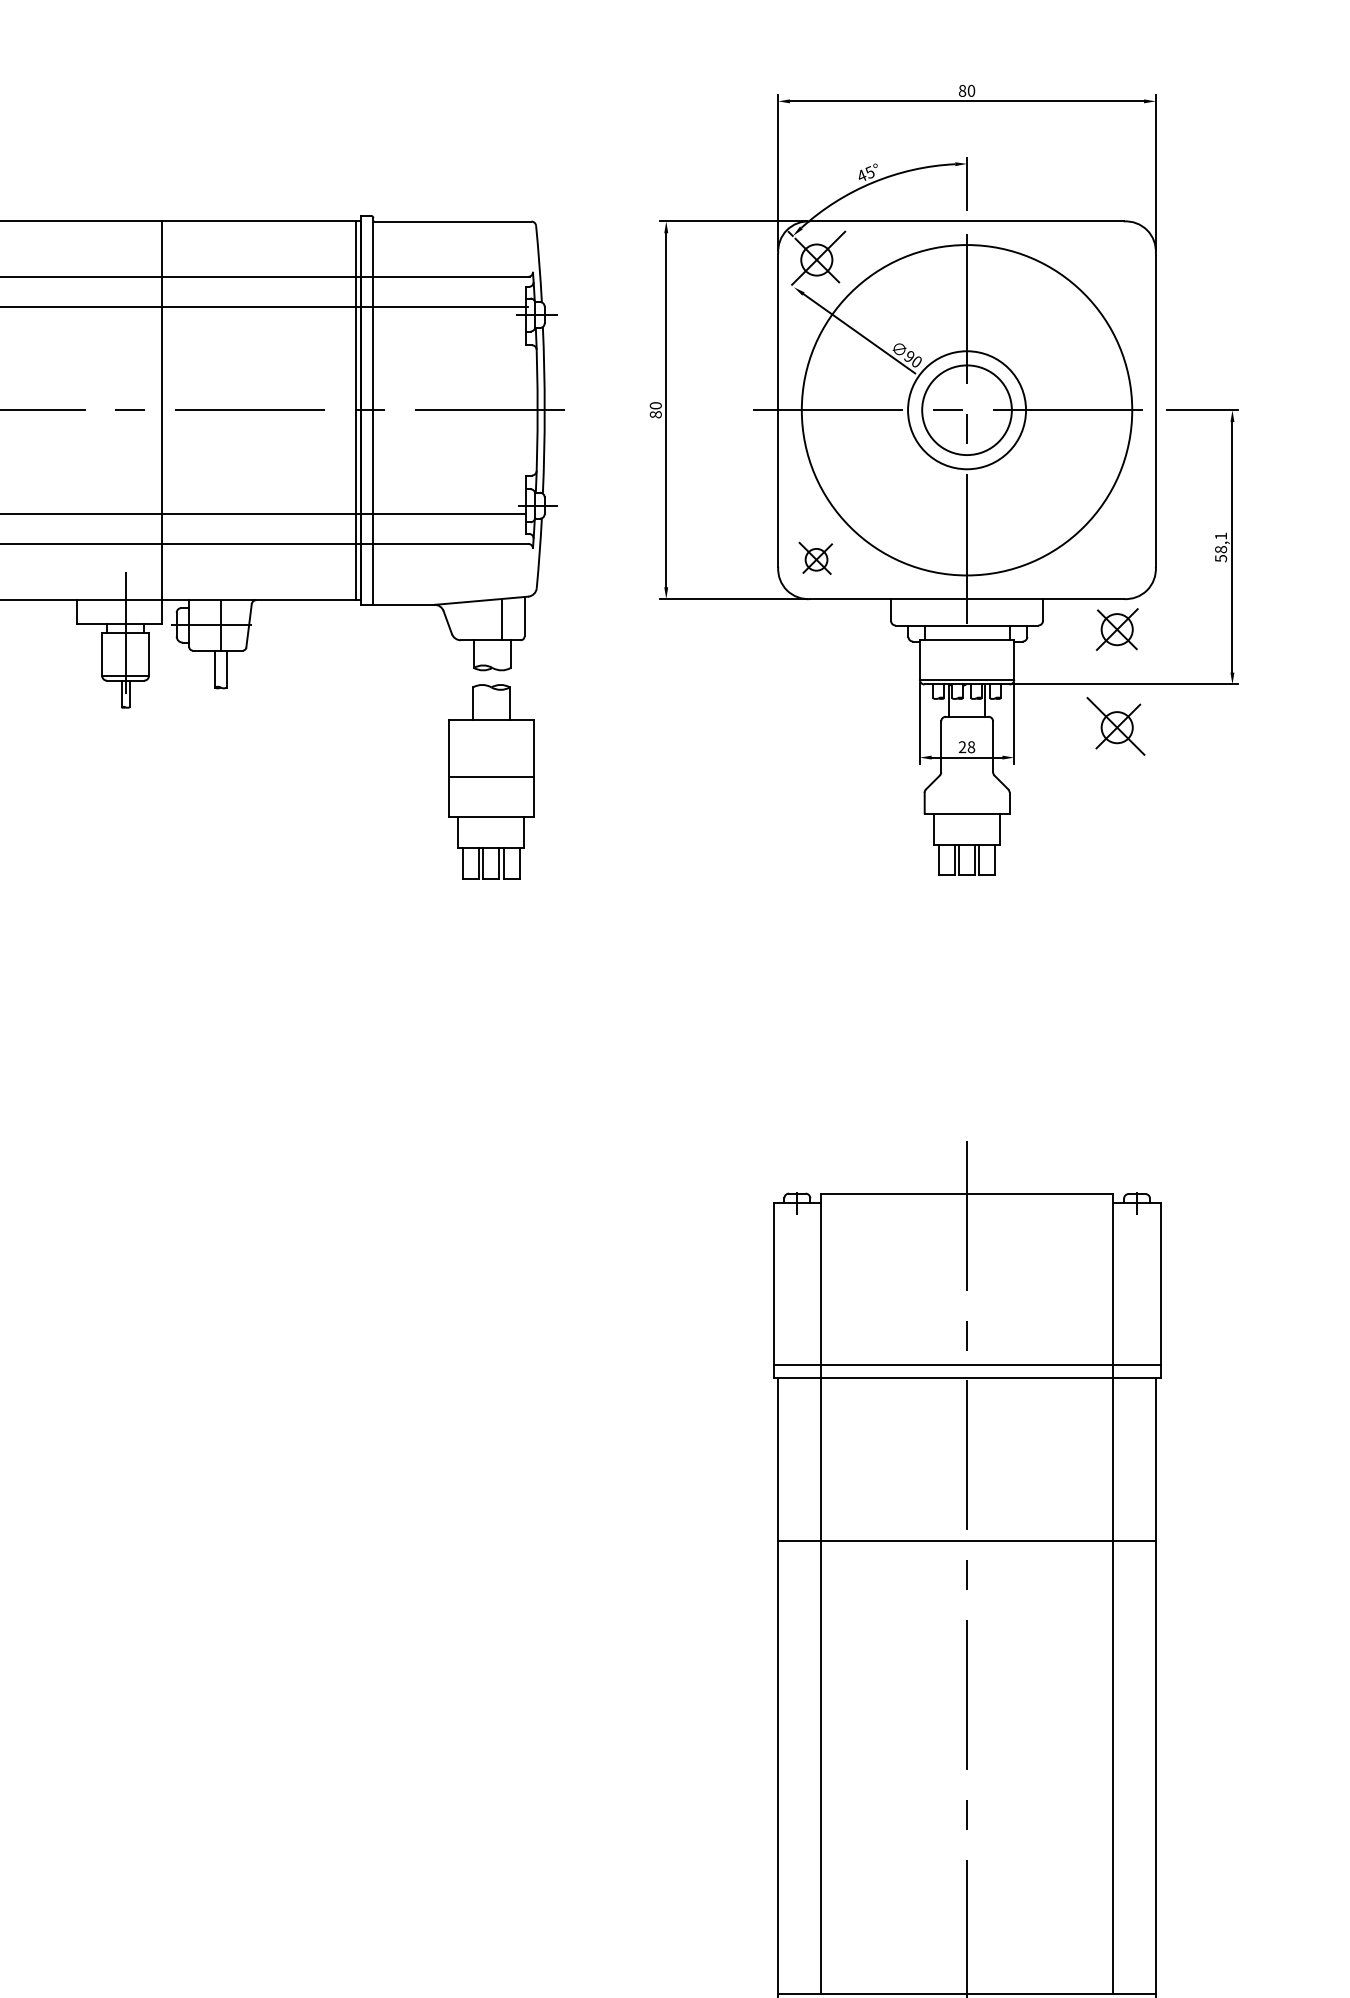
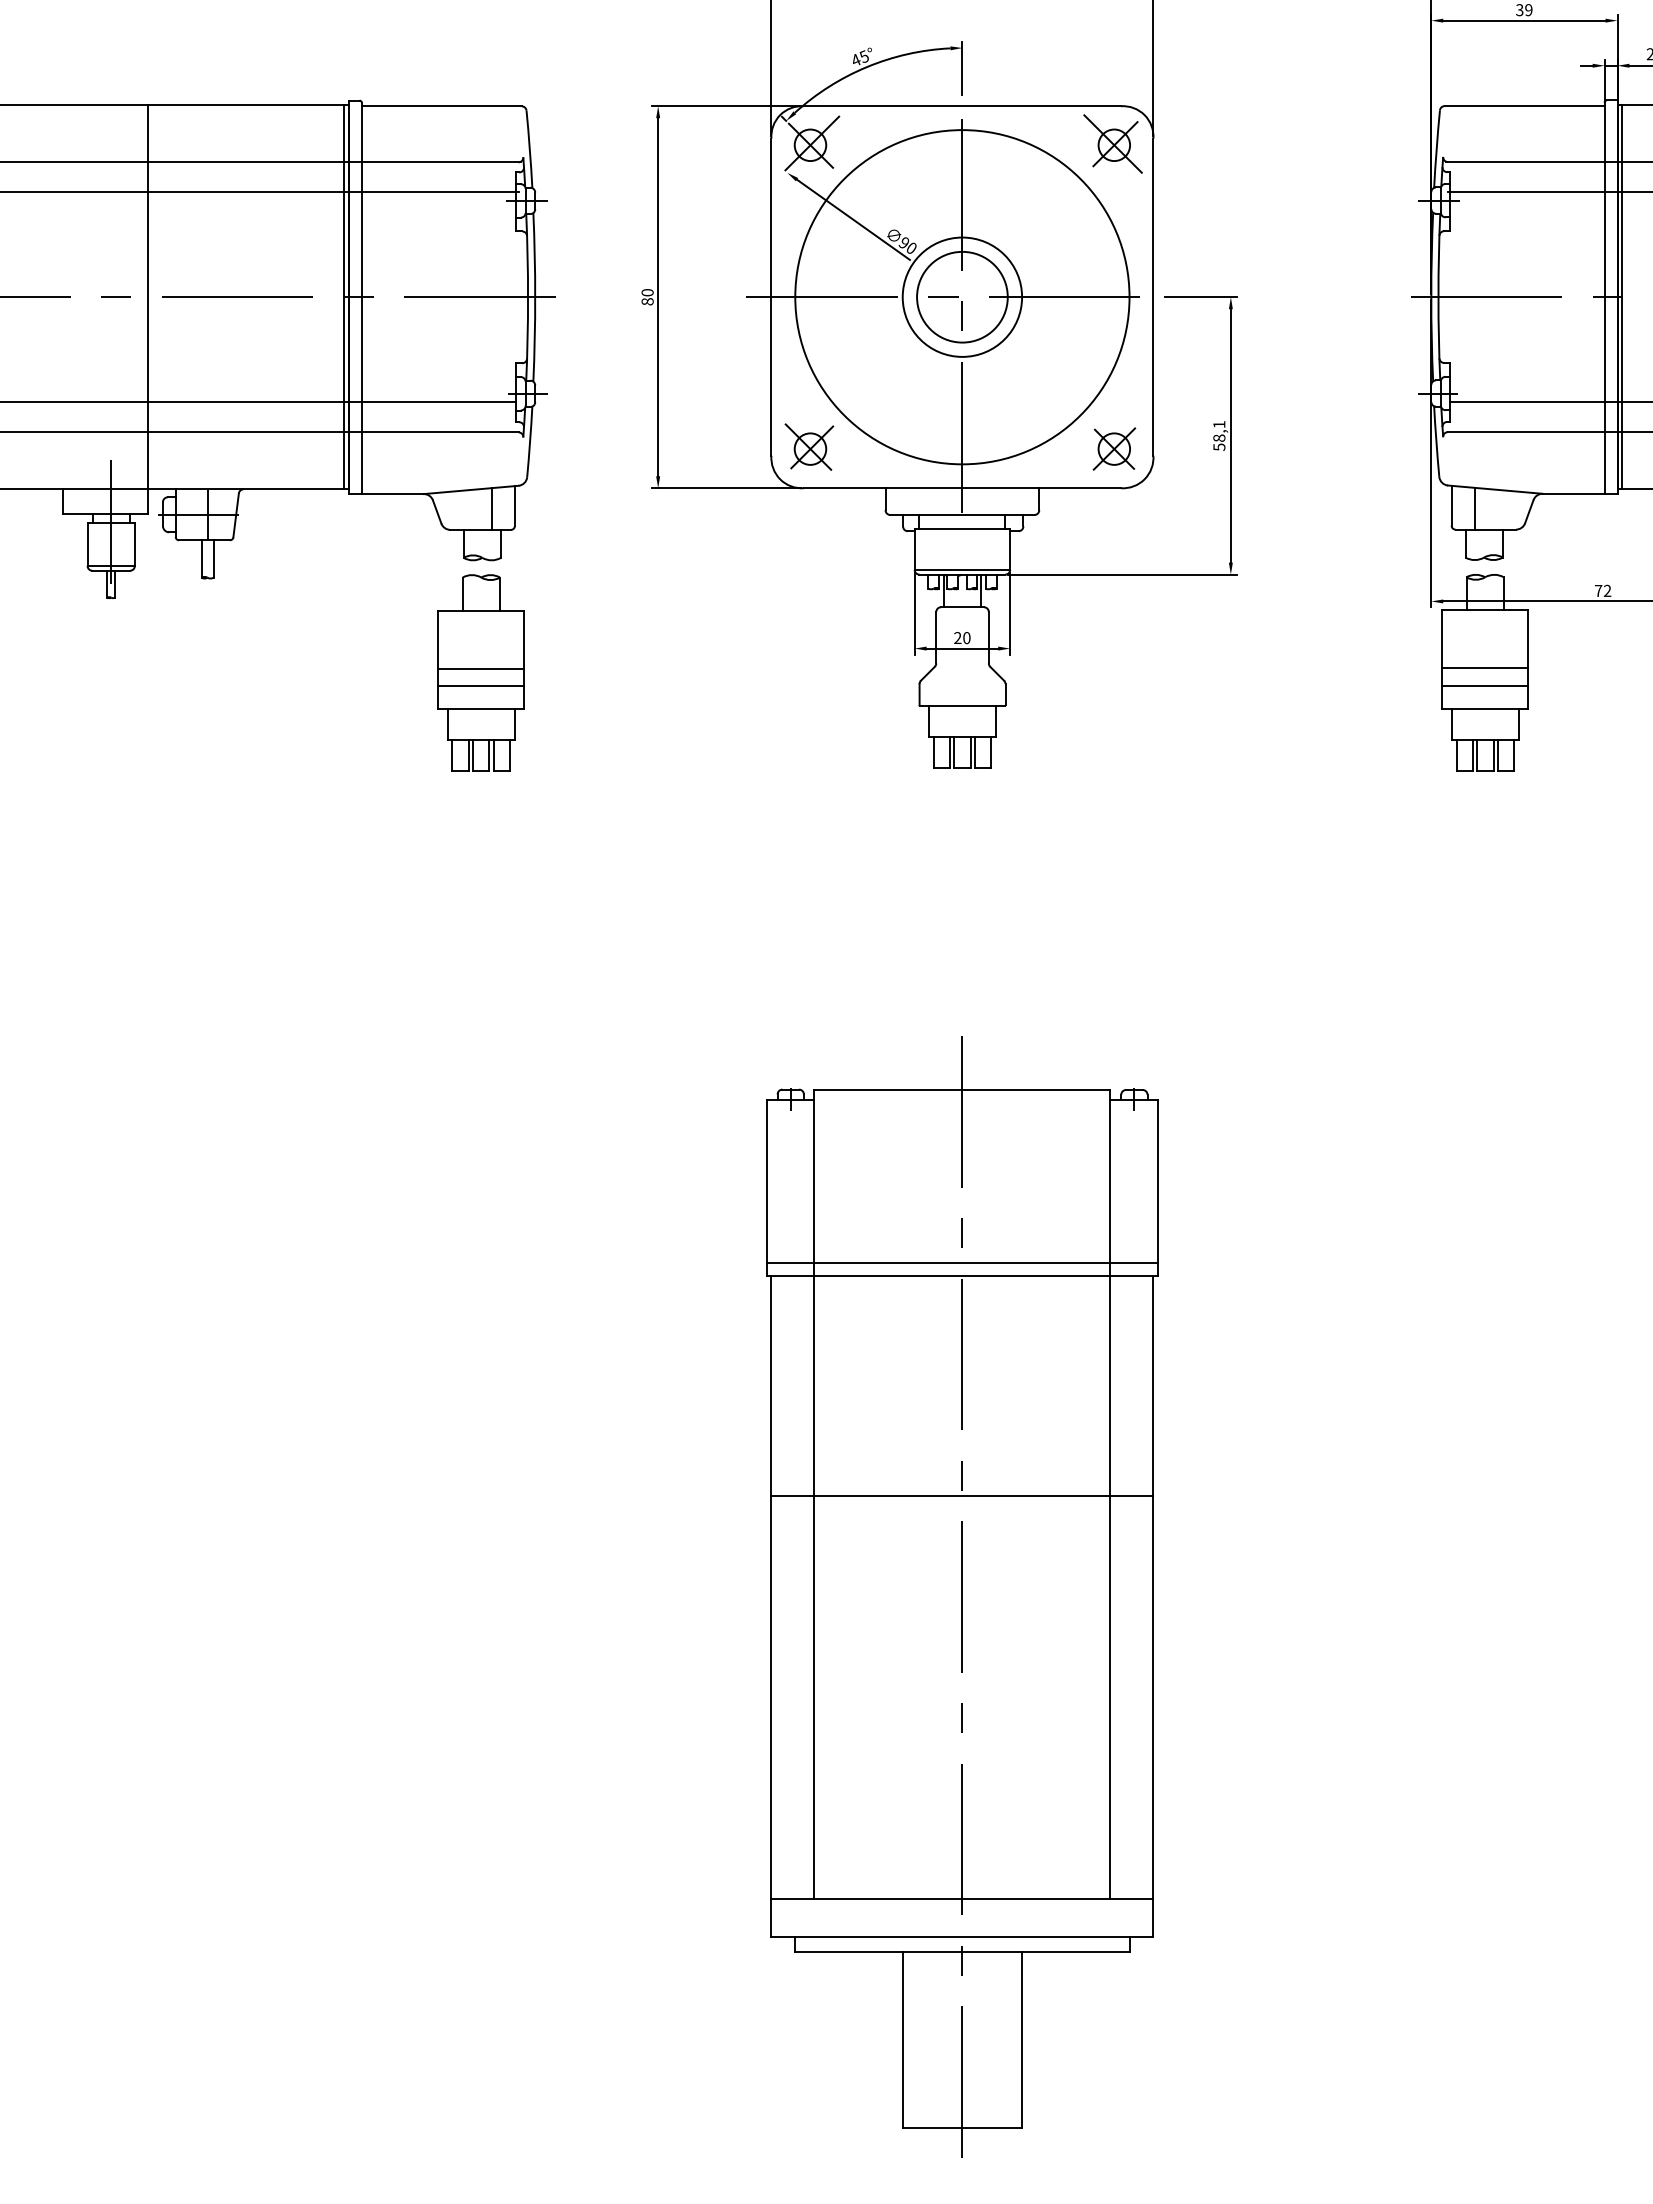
part: (815, 557) -> (809, 446), size x1.43
part: (1117, 629) -> (1114, 448), moved
part: (1115, 725) -> (1112, 143), moved
text: (971, 746) -> (966, 637), 28 -> 20
line: (491, 794) -> (481, 685), added
line: (967, 1540) -> (962, 1495), moved

